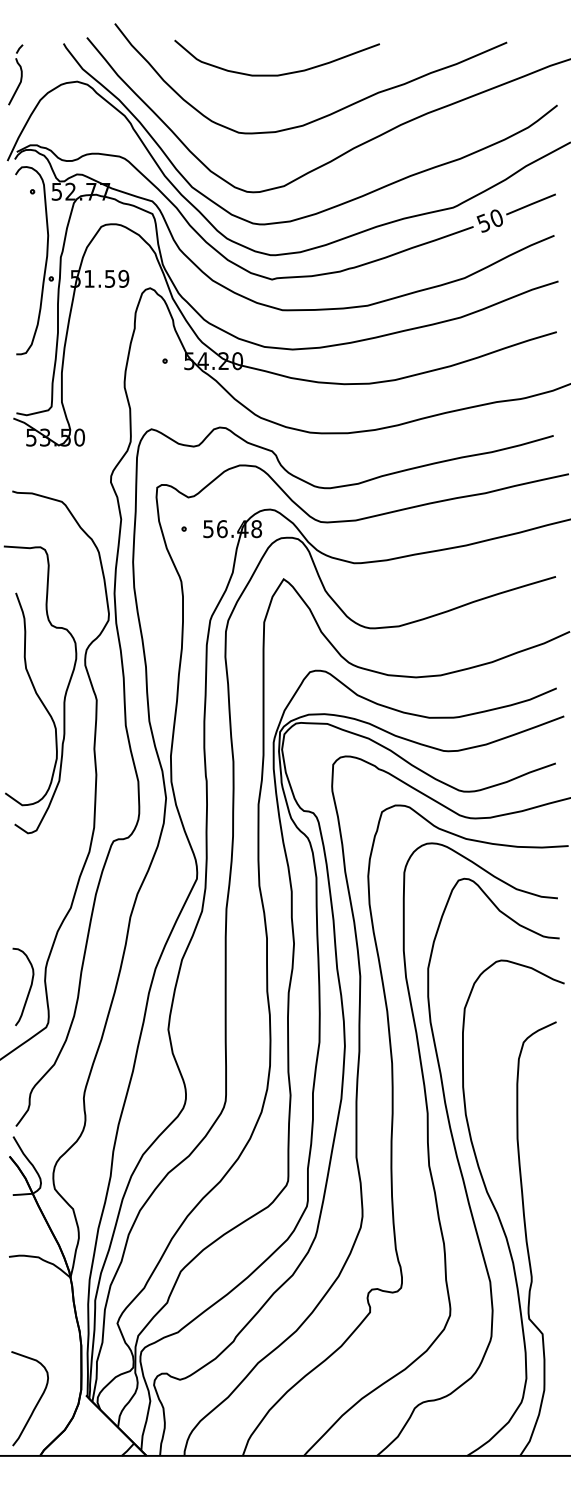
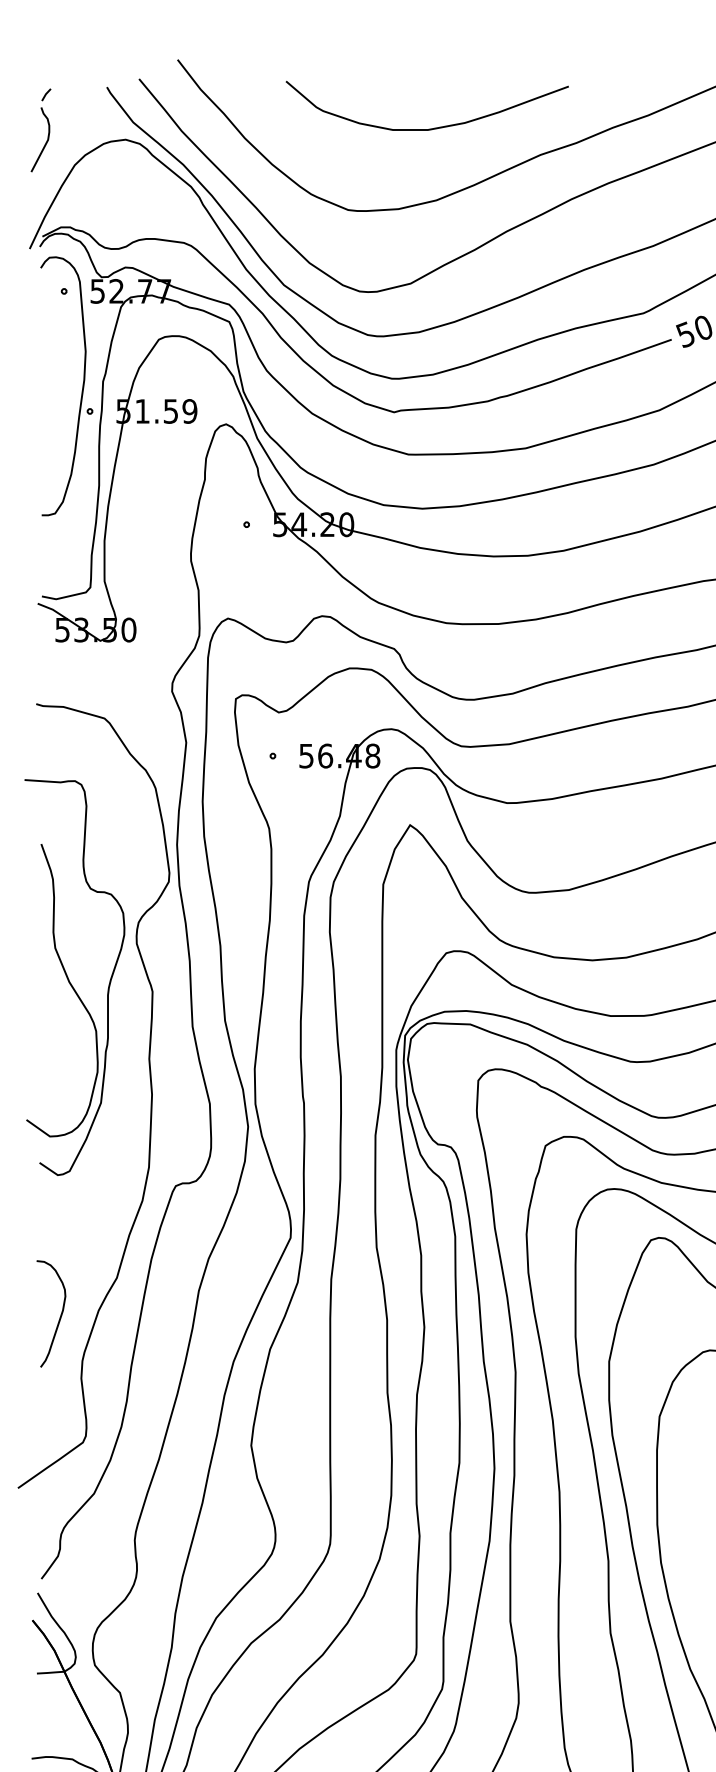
curve: (276, 74) -> (426, 128), moved
curve: (29, 987) -> (59, 1314), moved

